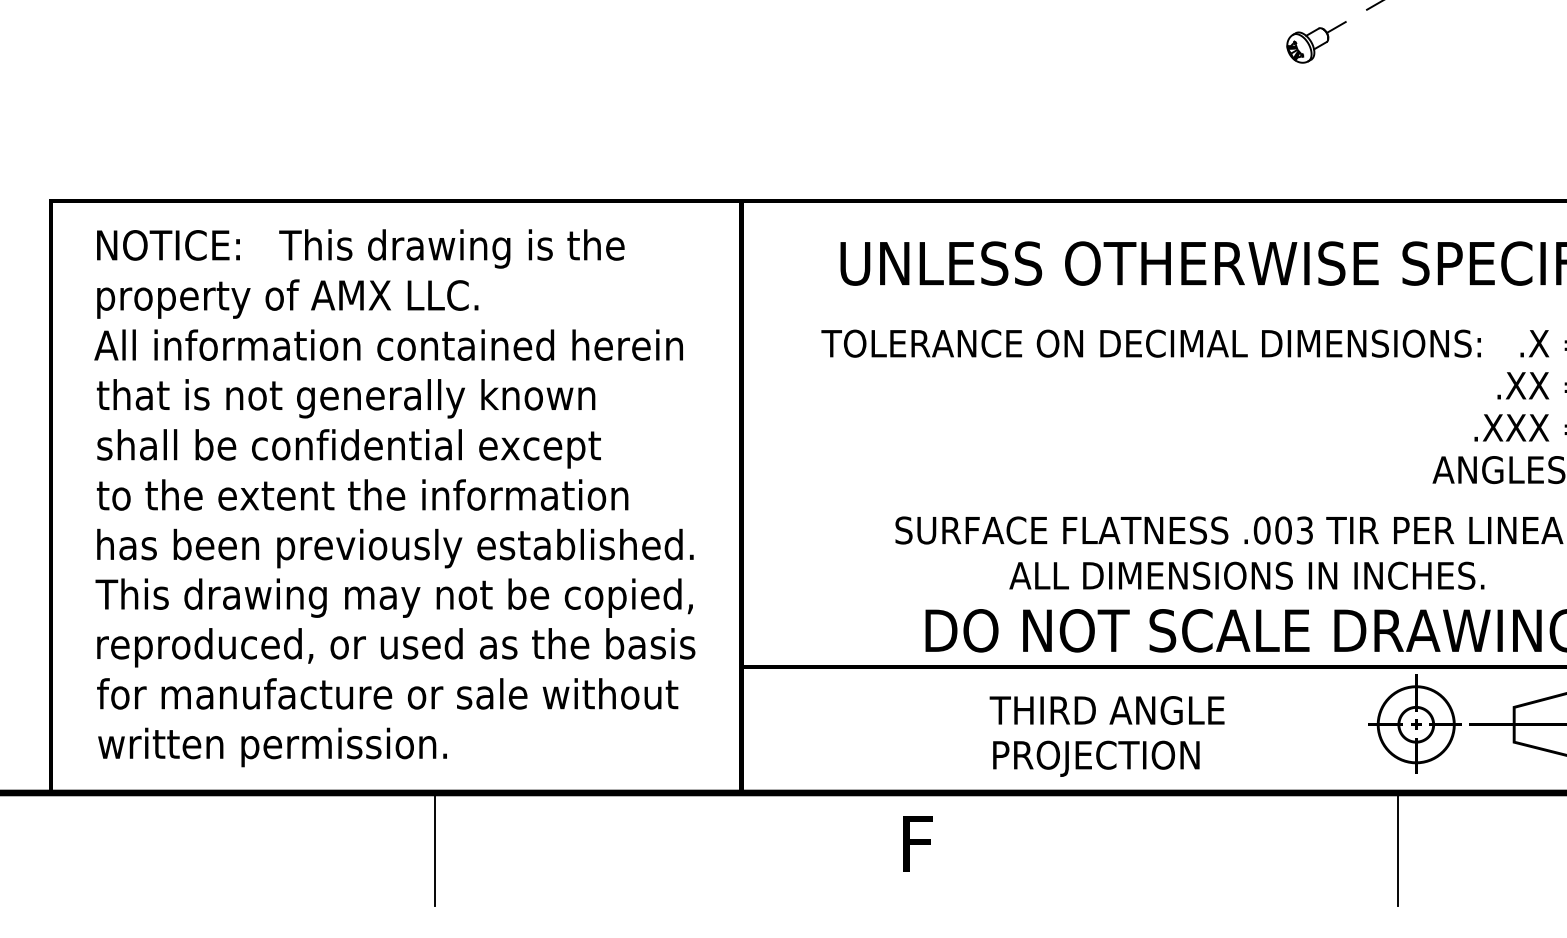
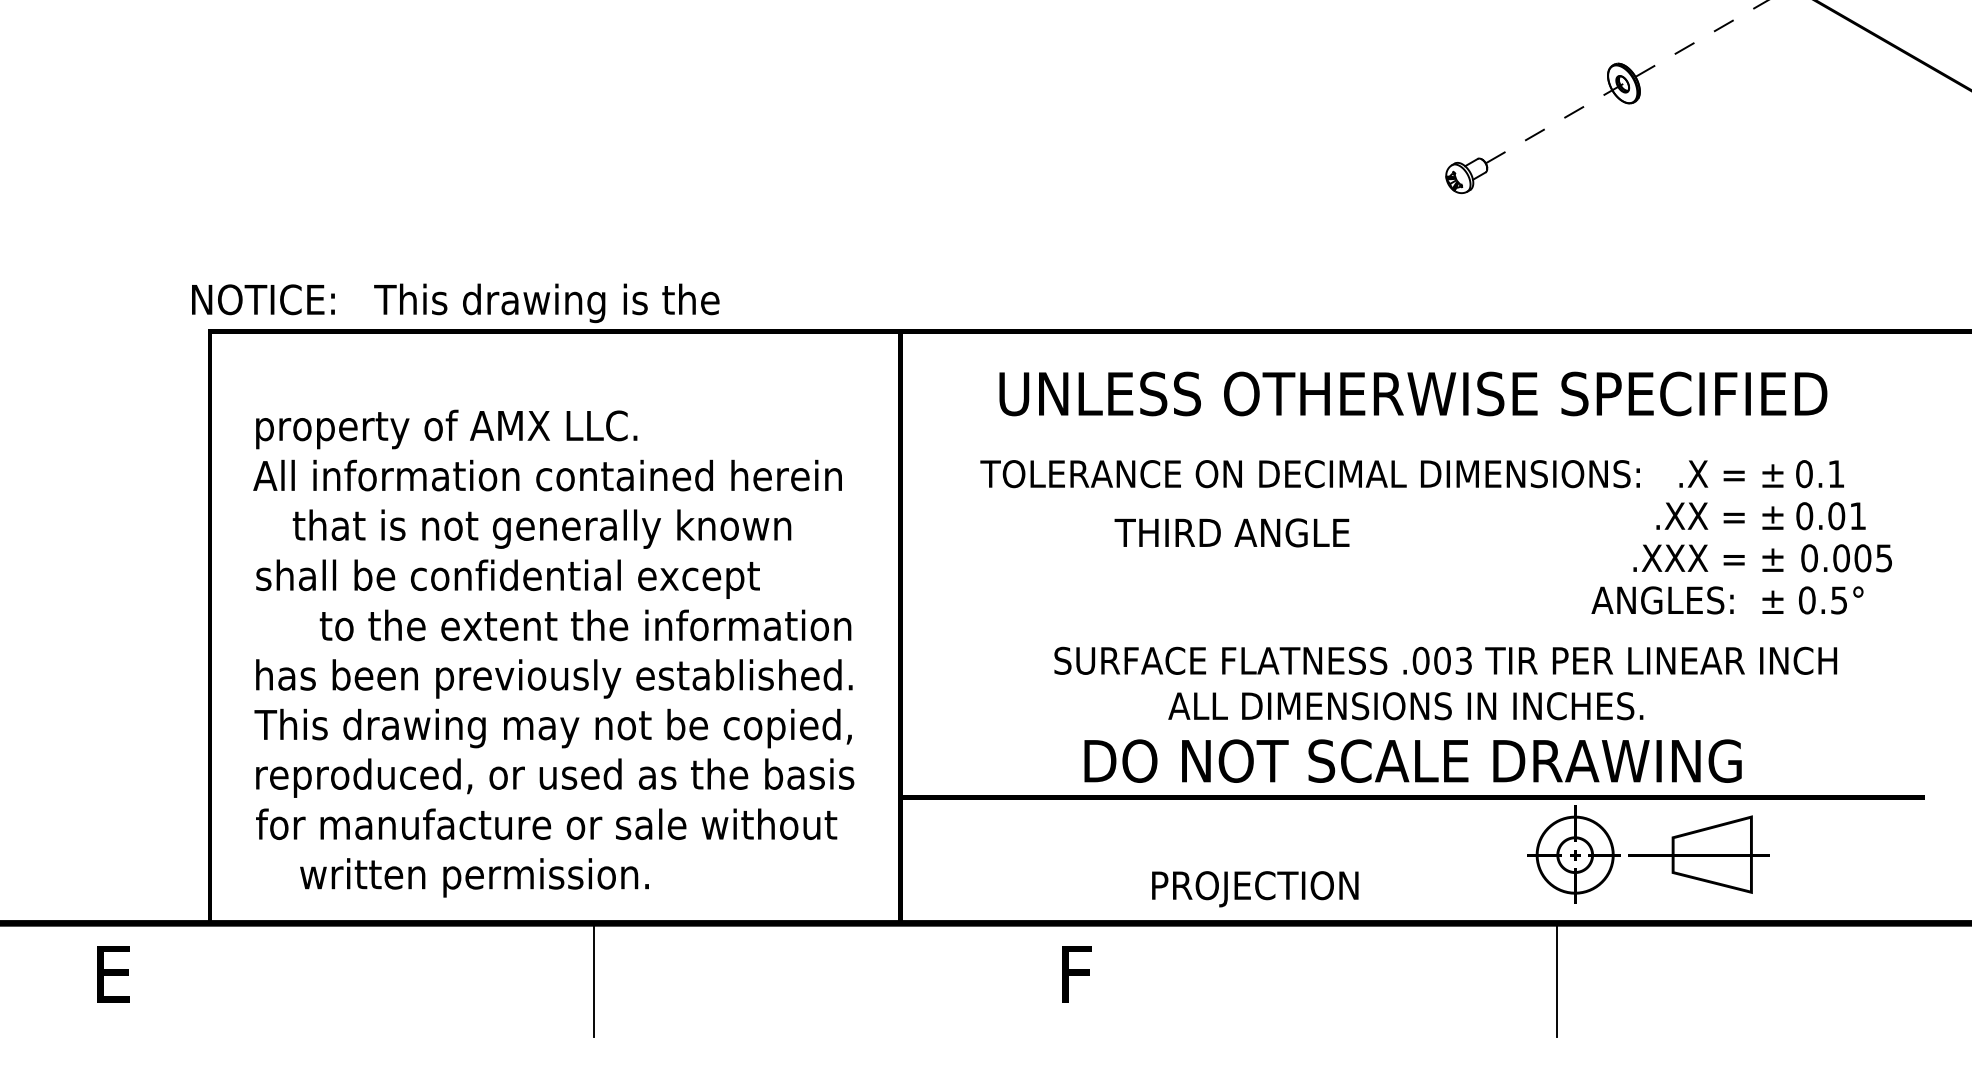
text: (360, 249) -> (455, 303), moved
text: (345, 398) -> (541, 528), moved
text: (362, 495) -> (585, 625), moved
text: (1106, 710) -> (1231, 532), moved
text: (272, 747) -> (474, 877), moved

